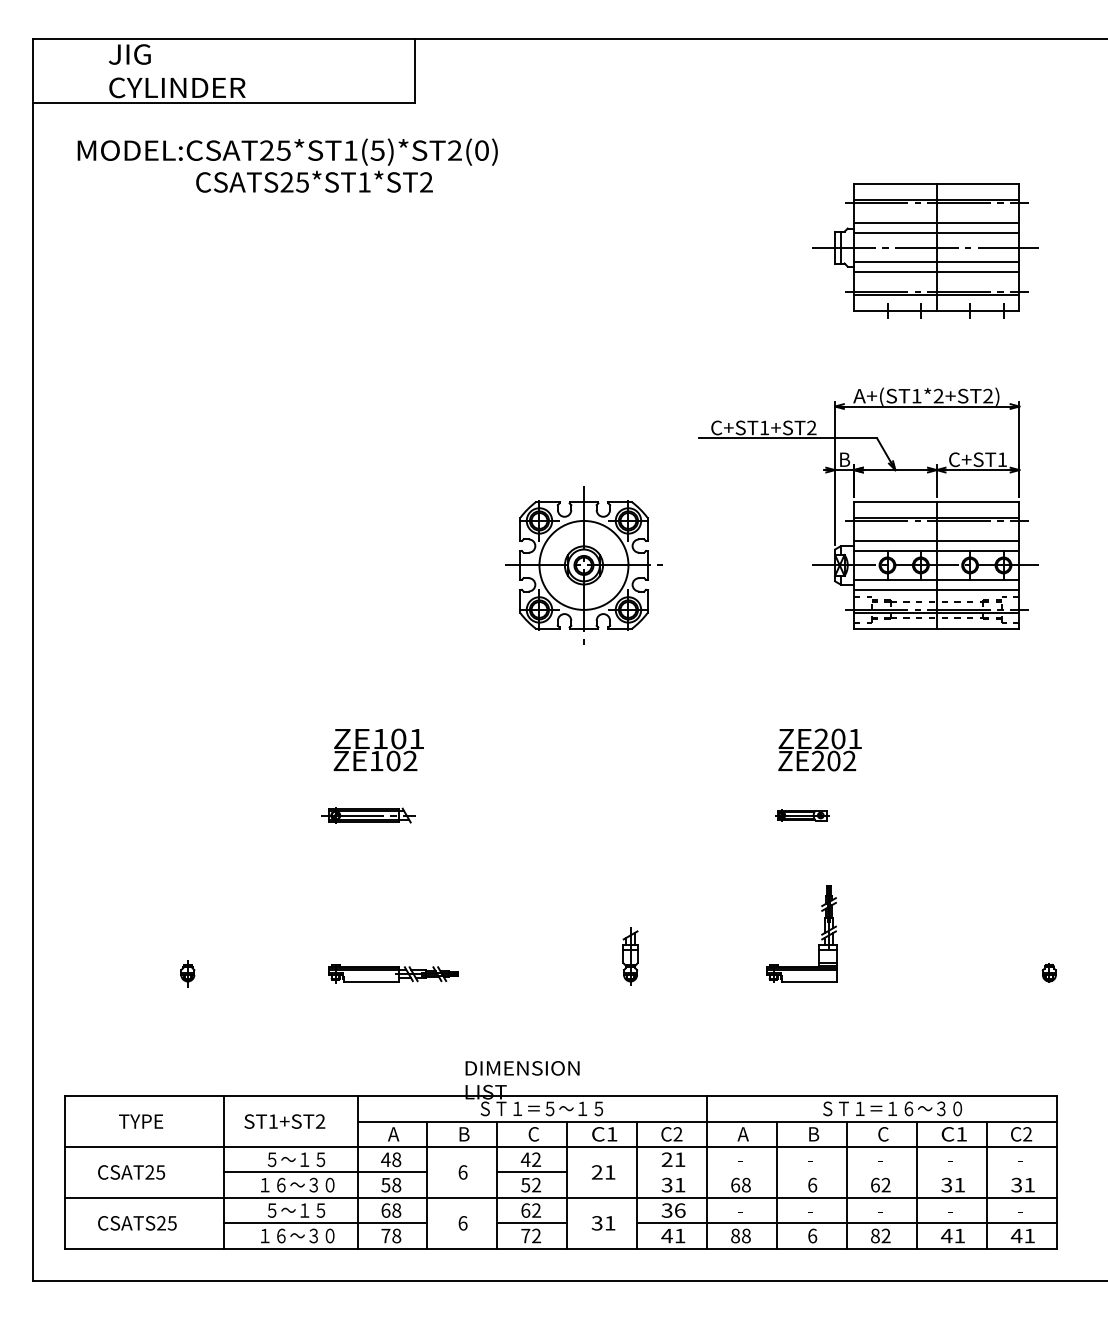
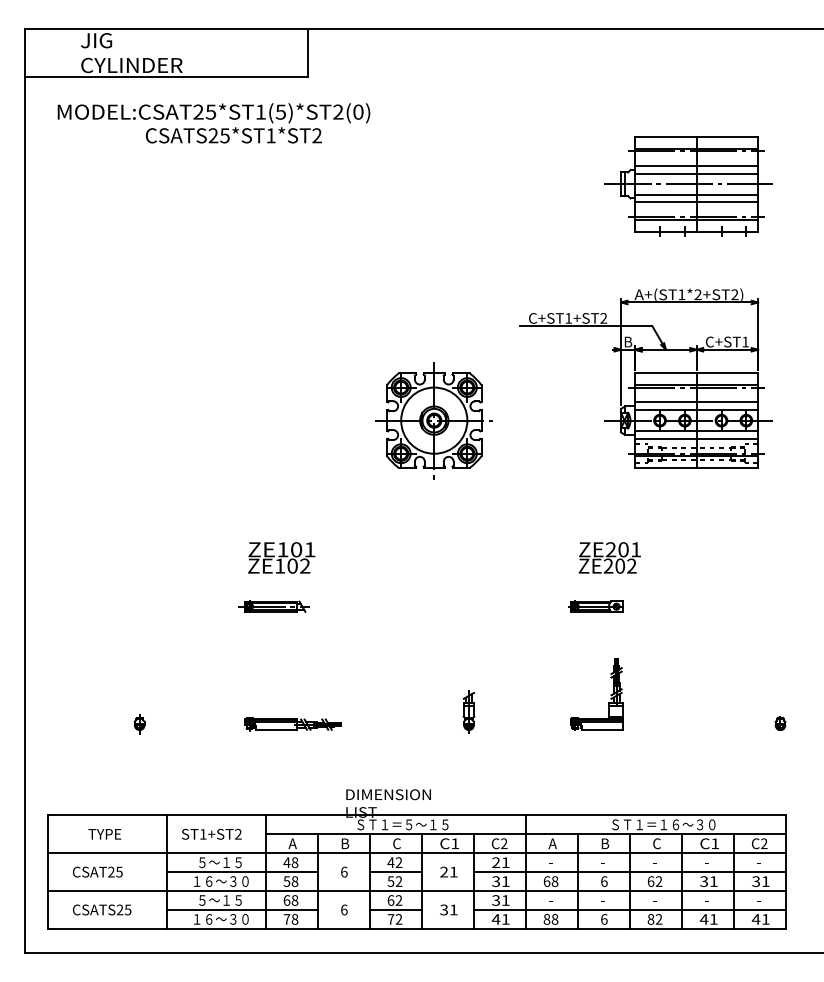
part: (800, 815) -> (595, 606), size x1.43
line: (846, 1172) -> (629, 872), added
text: (679, 1210) -> (505, 900), 36 -> 31

